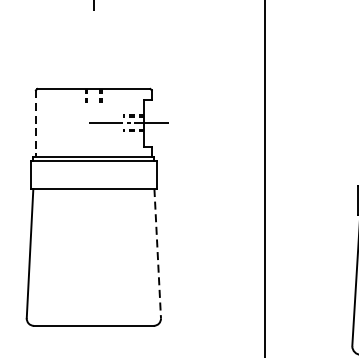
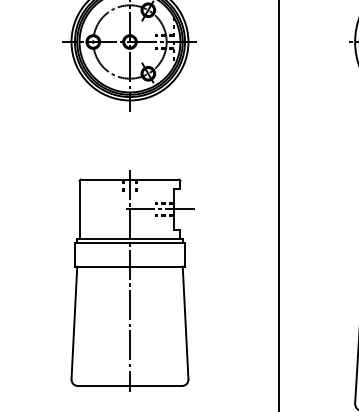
line: (35, 124) -> (79, 210), dashed -> solid
line: (94, 204) -> (130, 280), added
line: (157, 254) -> (185, 323), dashed -> solid

